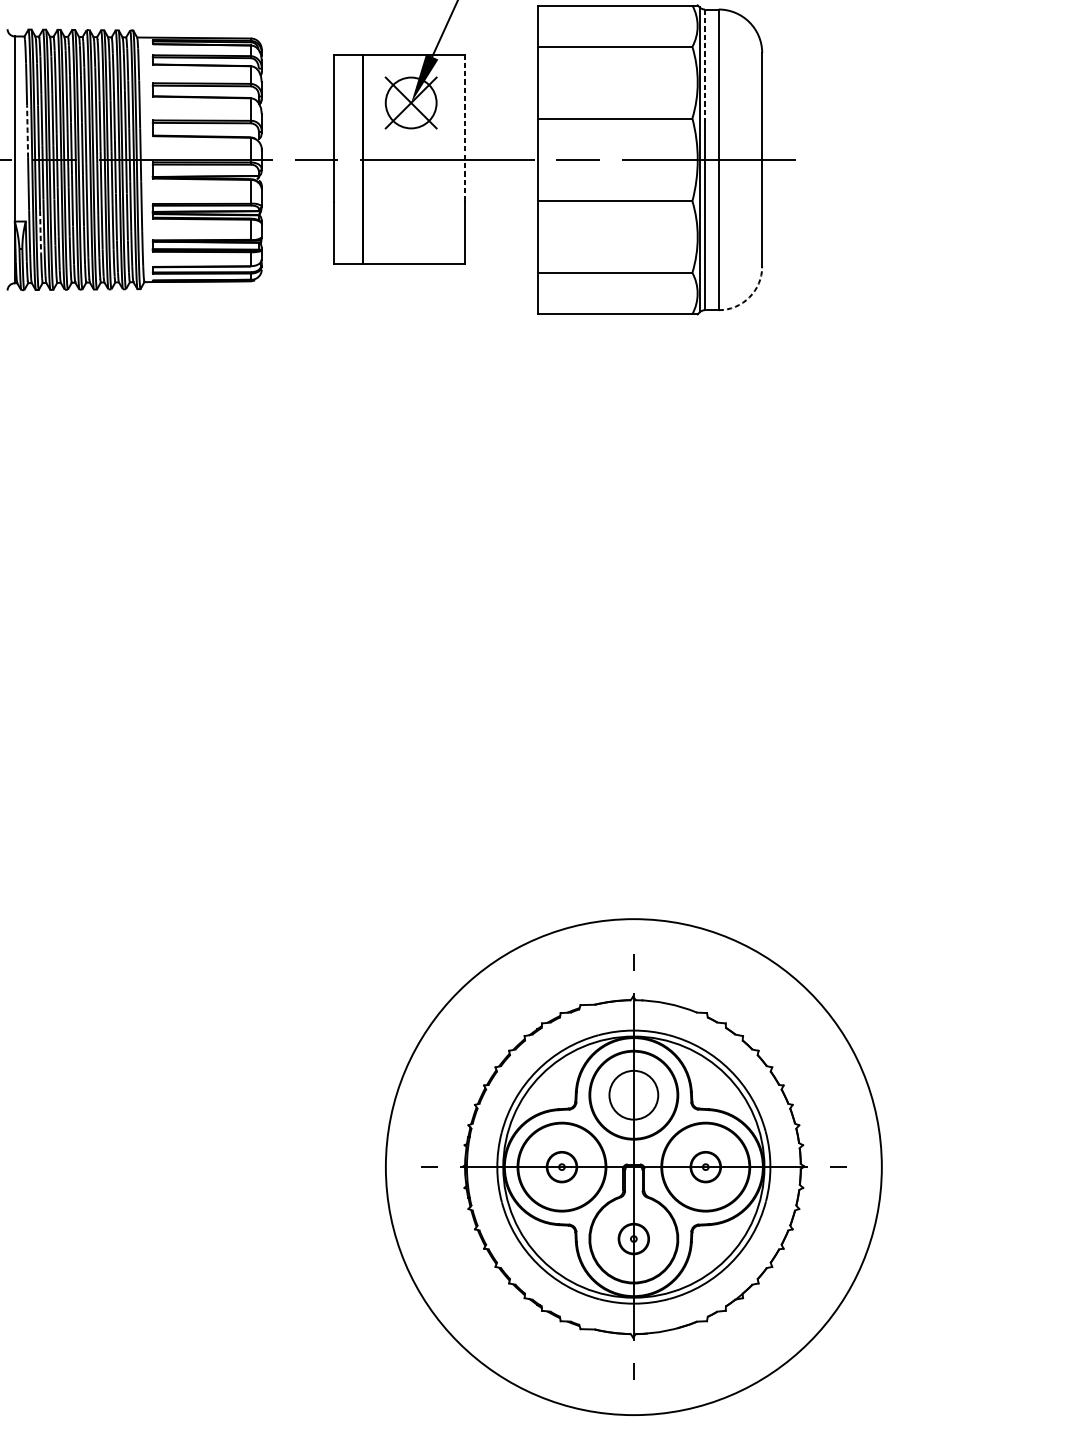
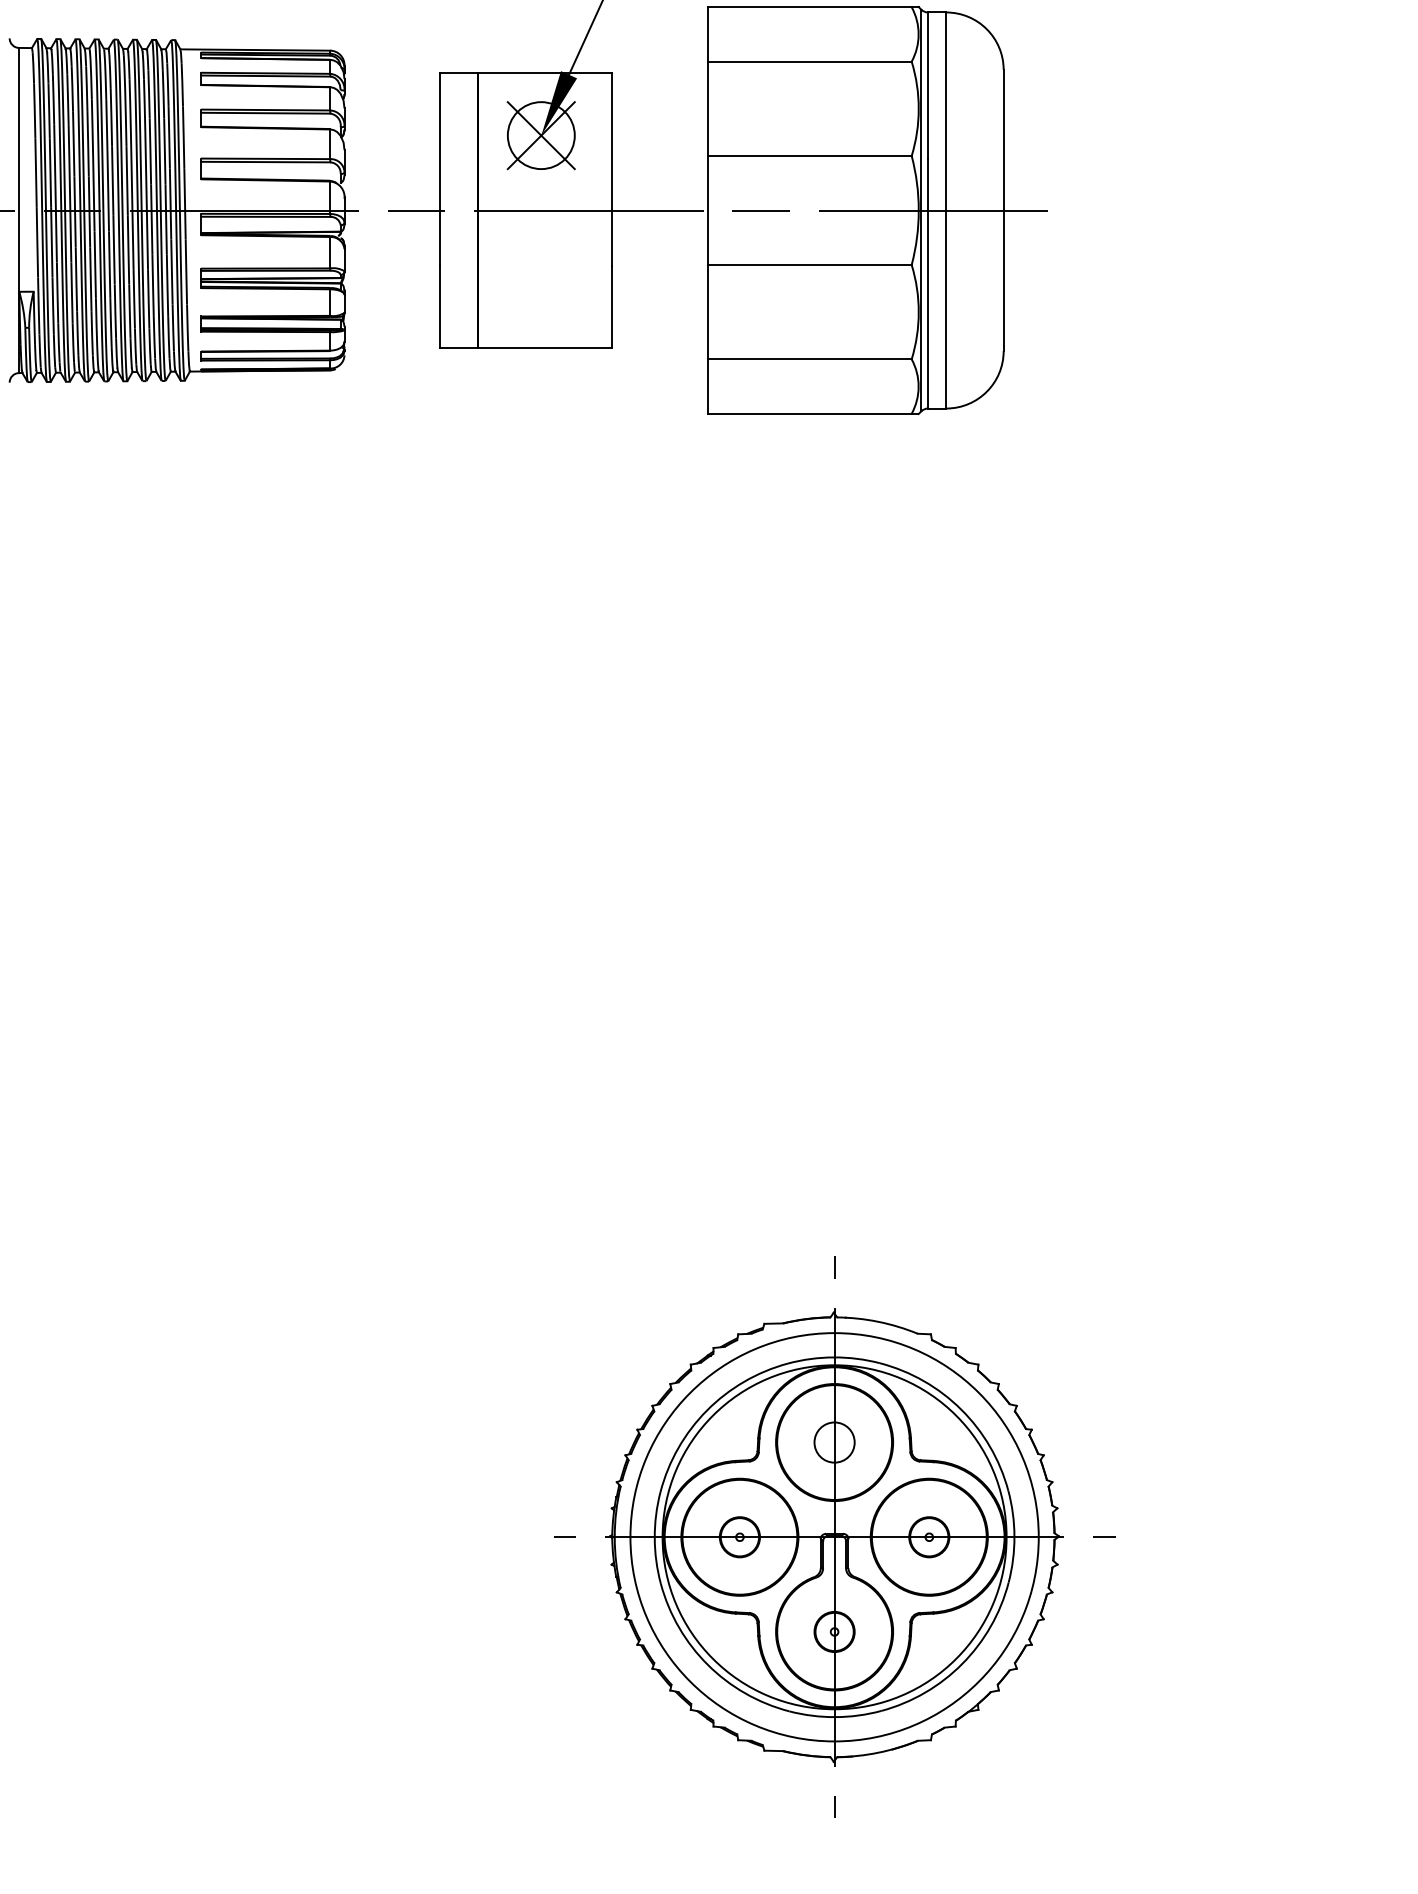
line: (705, 65) -> (928, 86), dashed -> solid
line: (465, 127) -> (612, 168), dashed -> solid
line: (27, 130) -> (36, 172), dashed -> solid
line: (40, 233) -> (53, 307), dashed -> solid
arc: (749, 297) -> (986, 391), dashed -> solid
circle: (633, 1095) -> (834, 1442), size x0.62
circle: (633, 1167) -> (834, 1537), size x0.62

